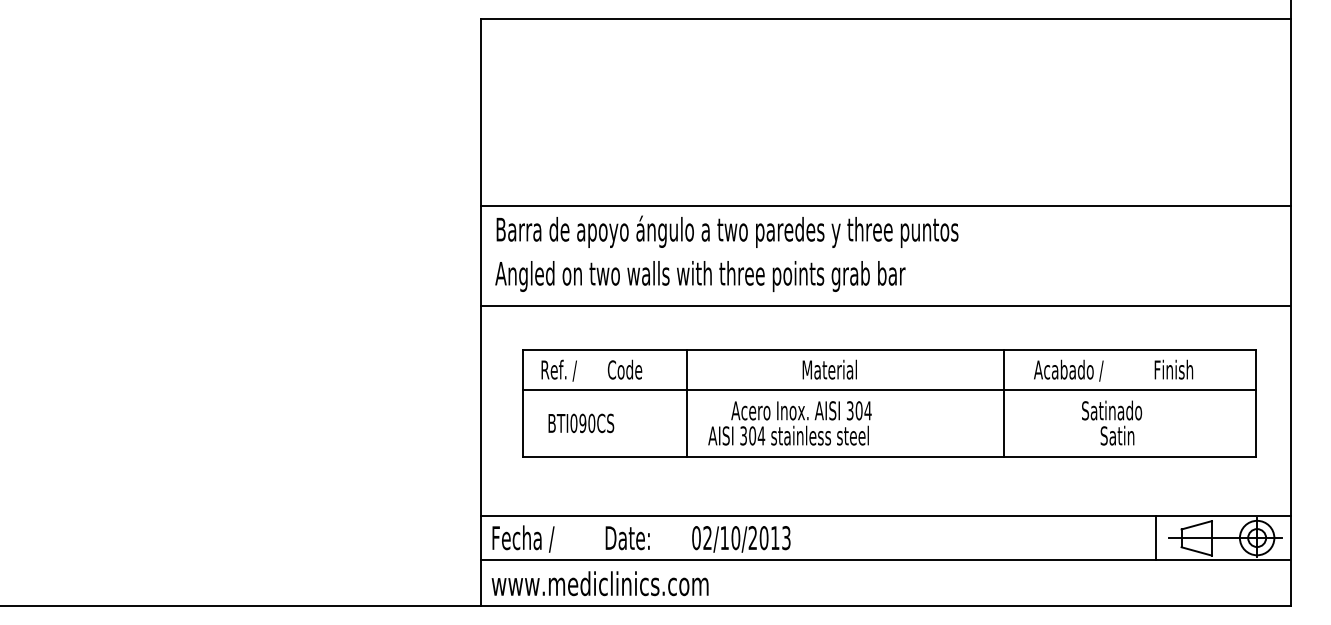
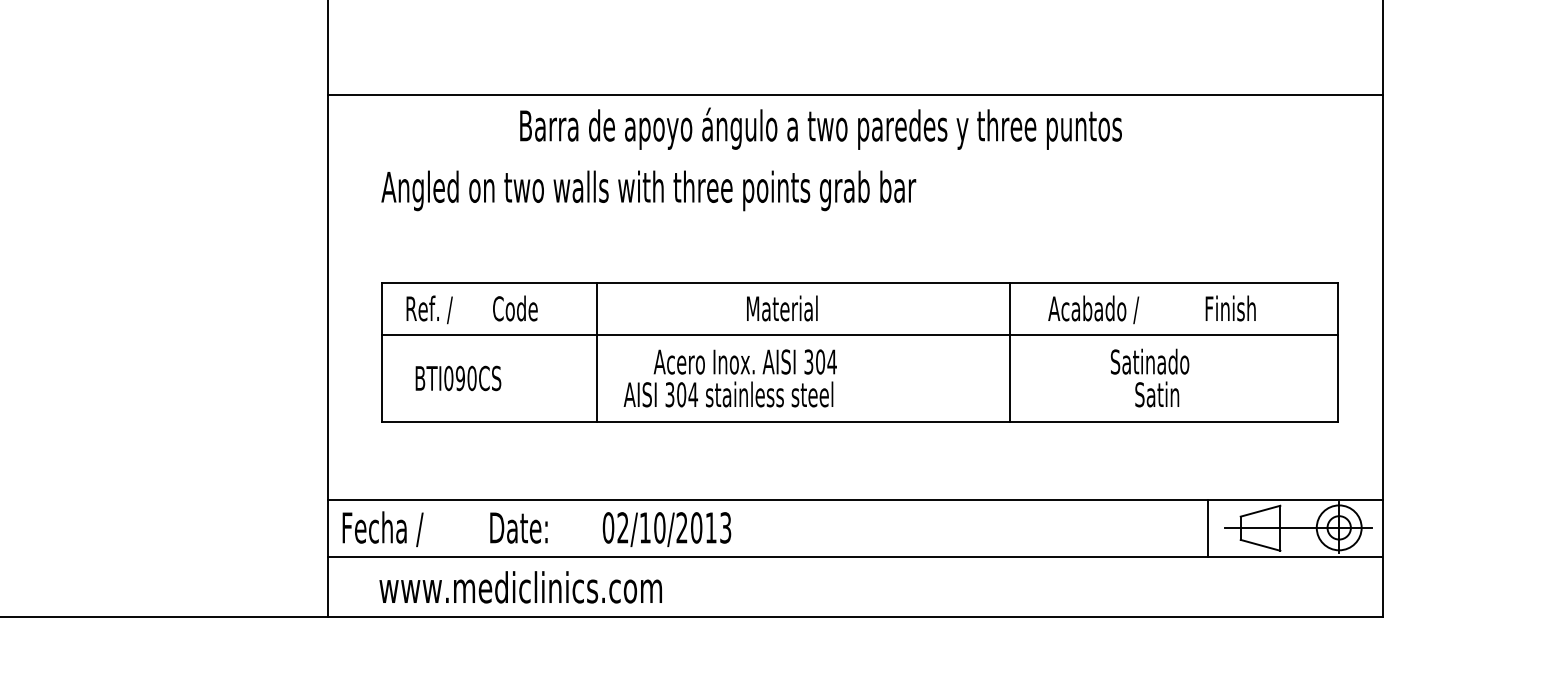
text: (727, 231) -> (820, 128), moved
text: (700, 276) -> (648, 190), moved
line: (885, 306) -> (854, 226), removed
text: (599, 583) -> (519, 587), moved

